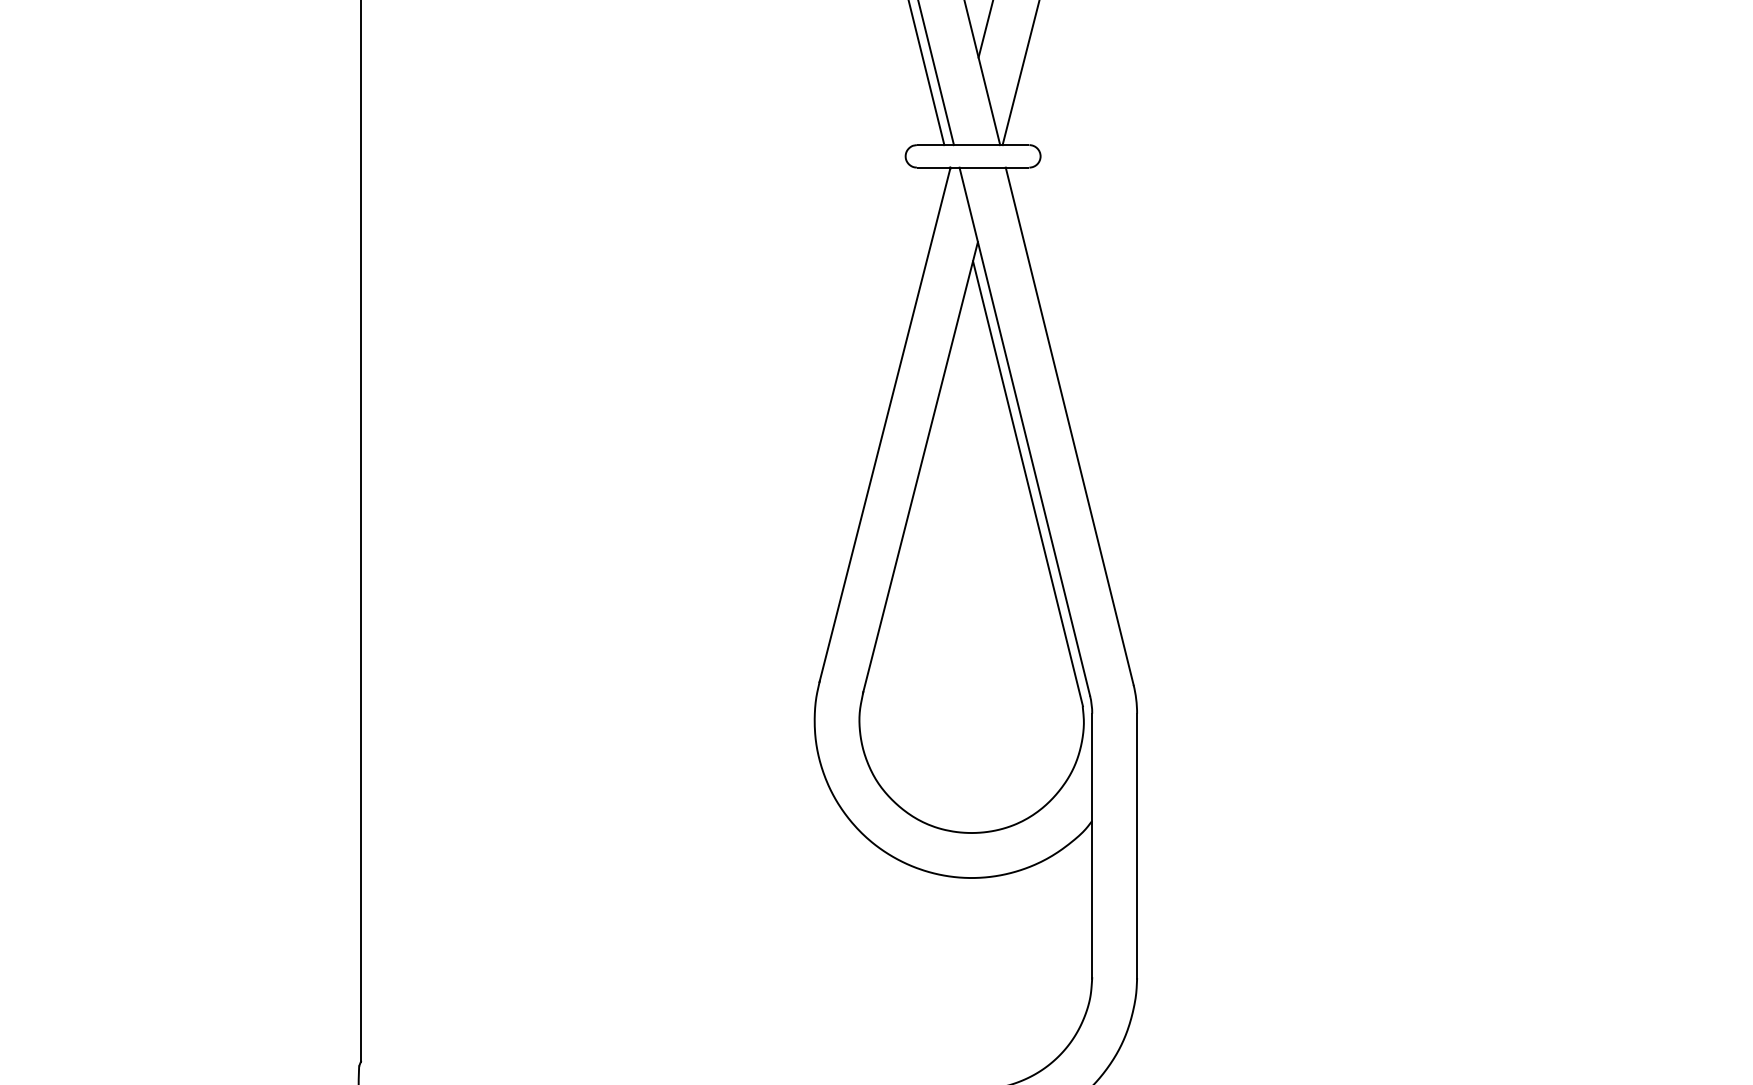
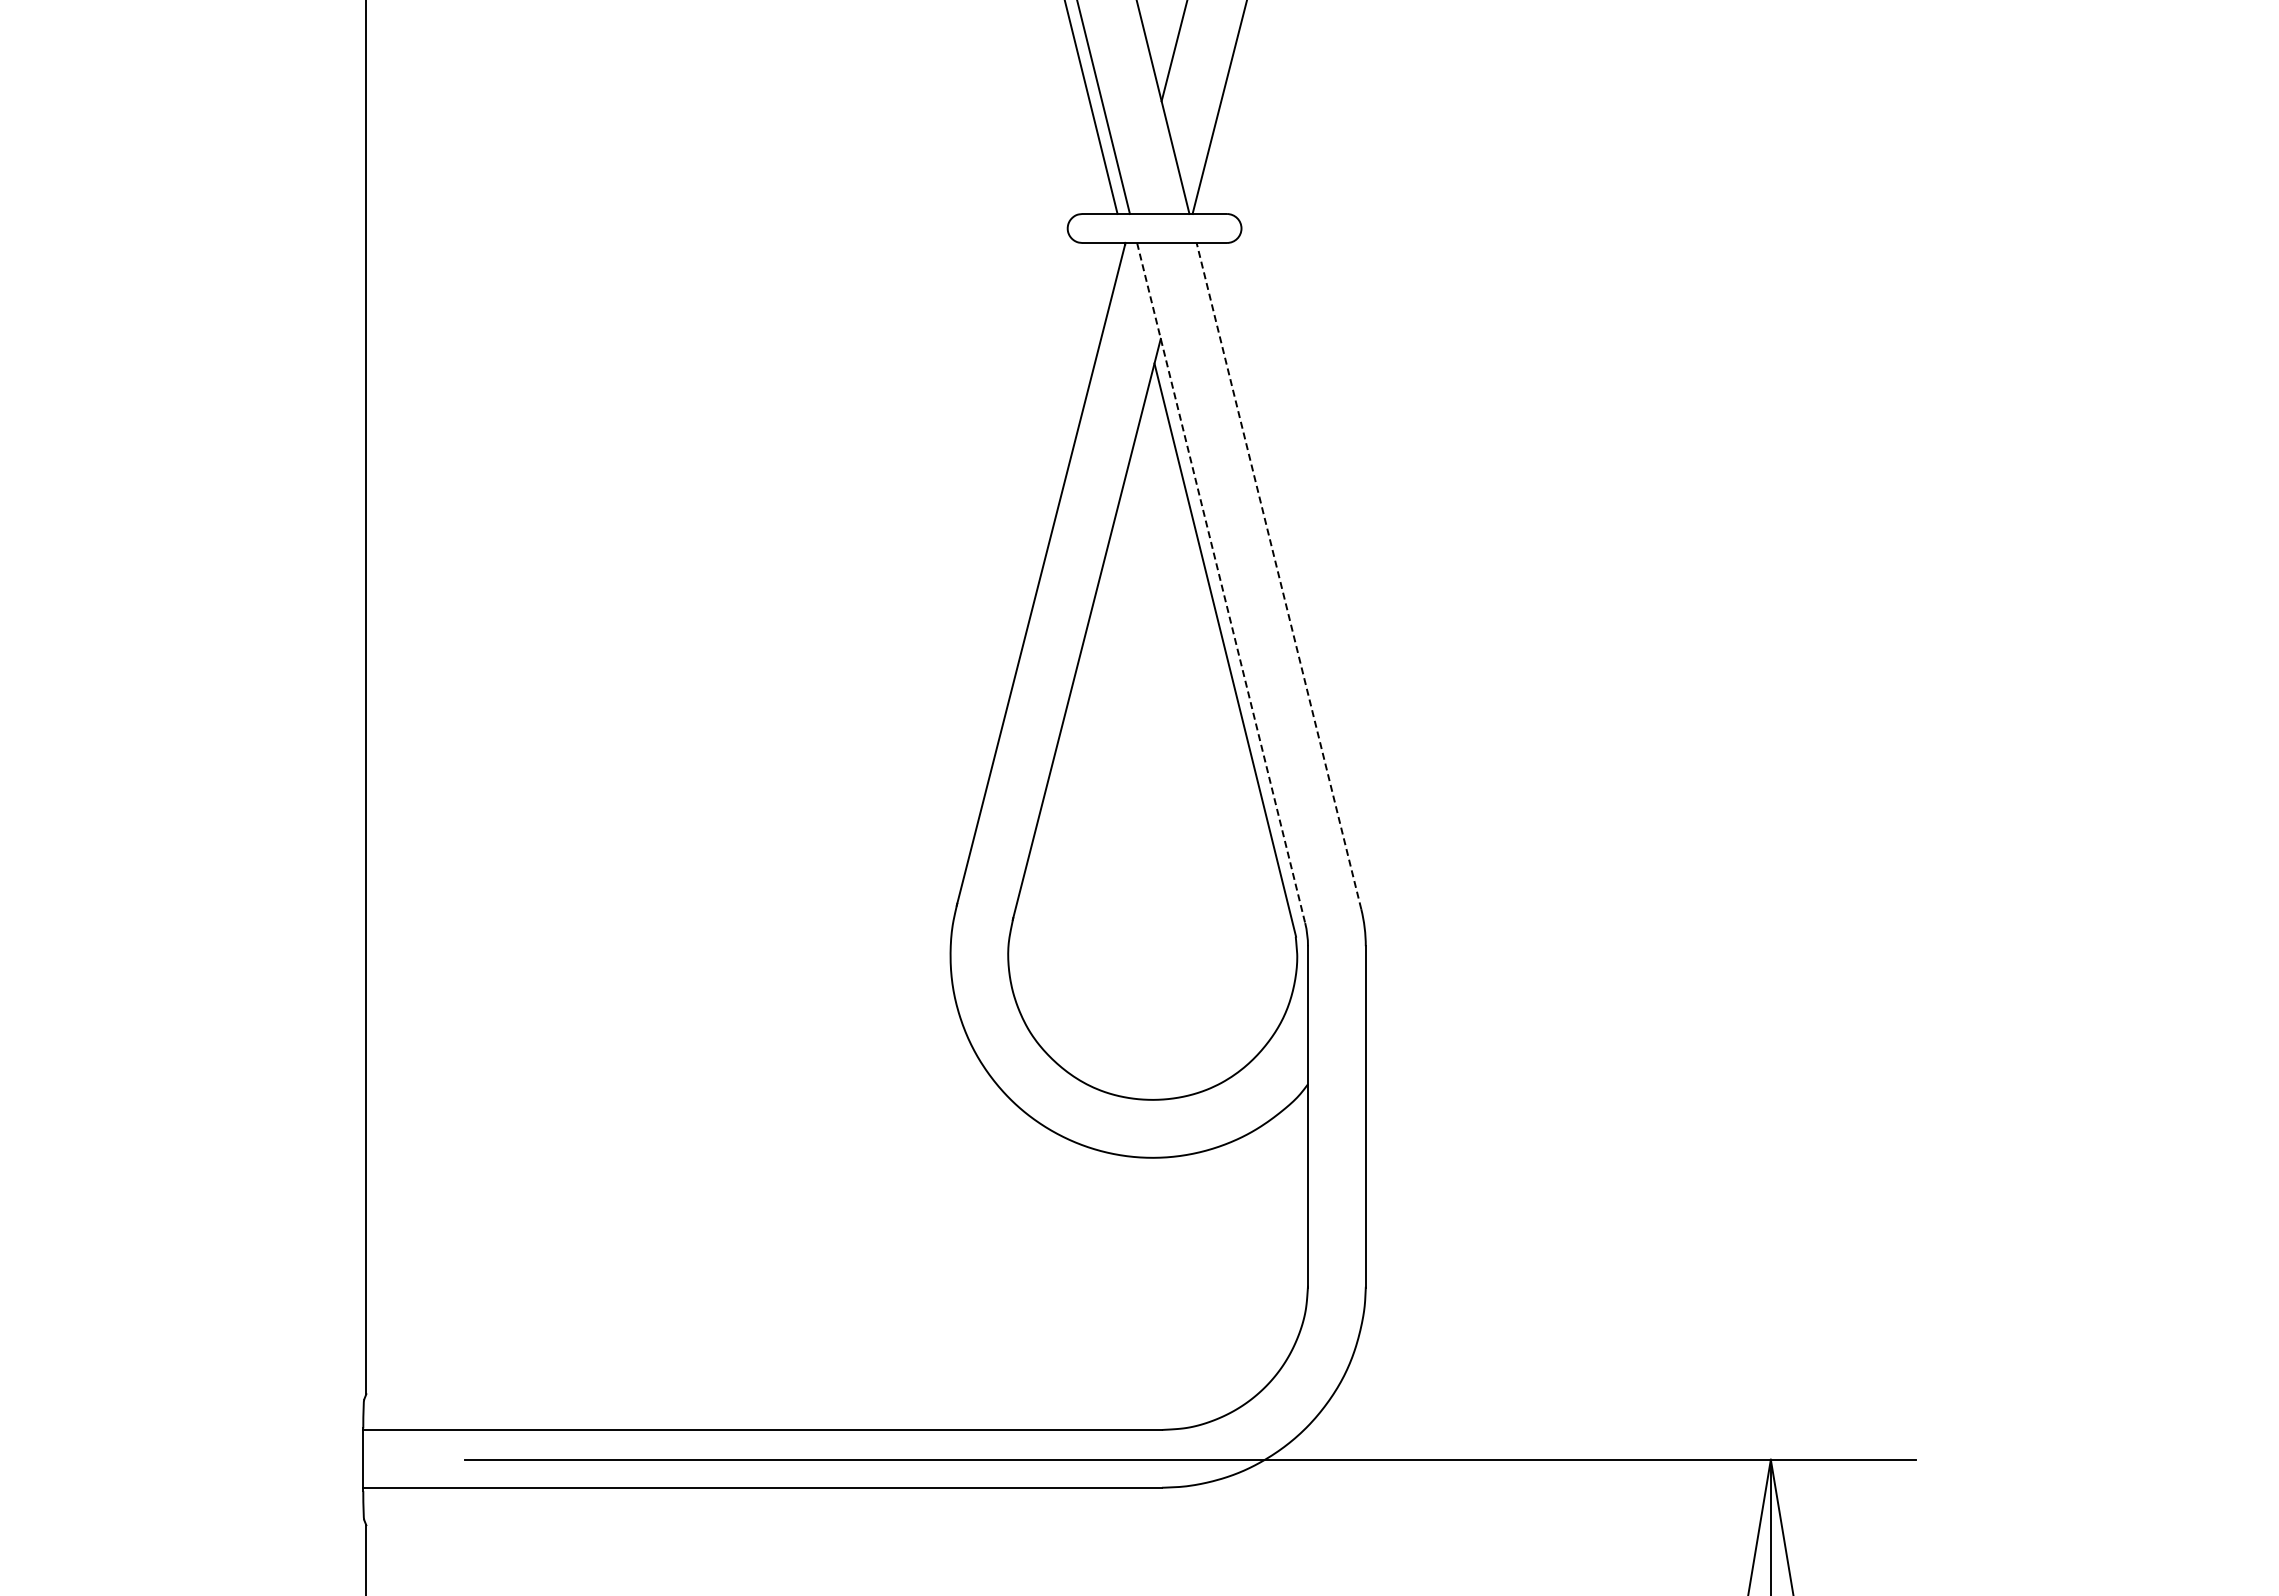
line: (1069, 425) -> (1278, 575), solid -> dashed
line: (1025, 432) -> (1221, 583), solid -> dashed

